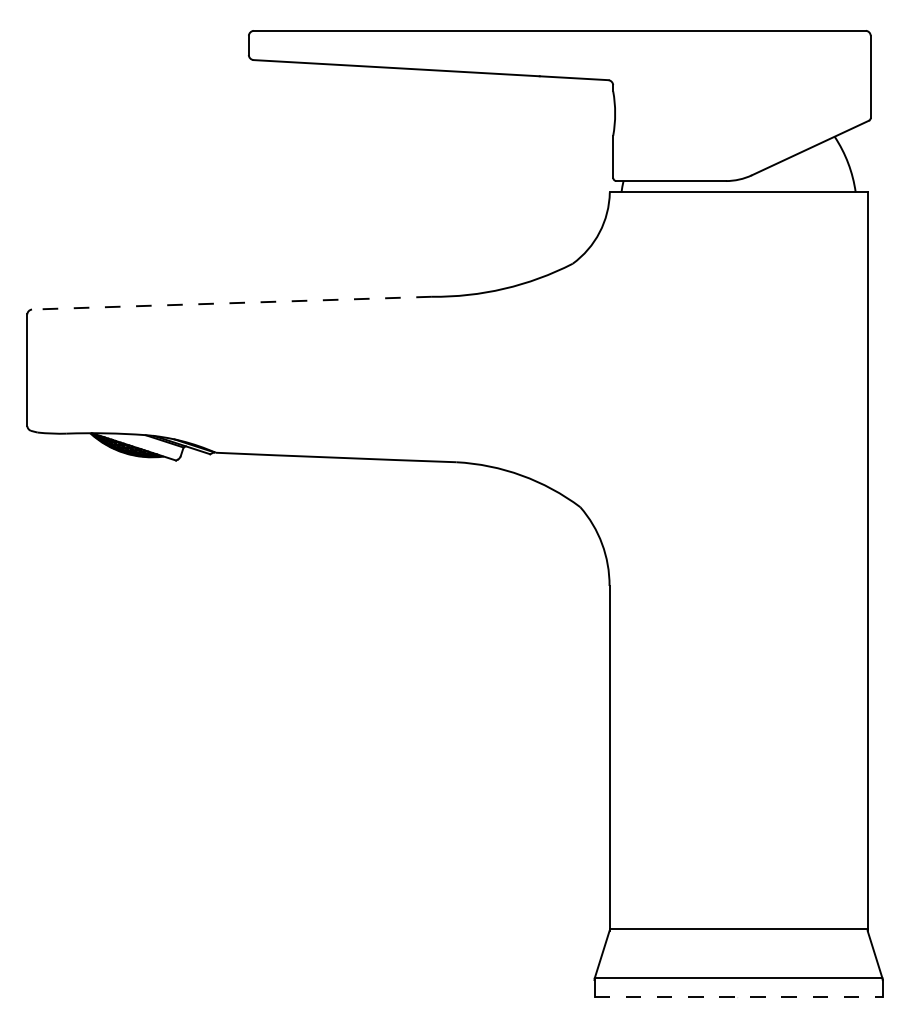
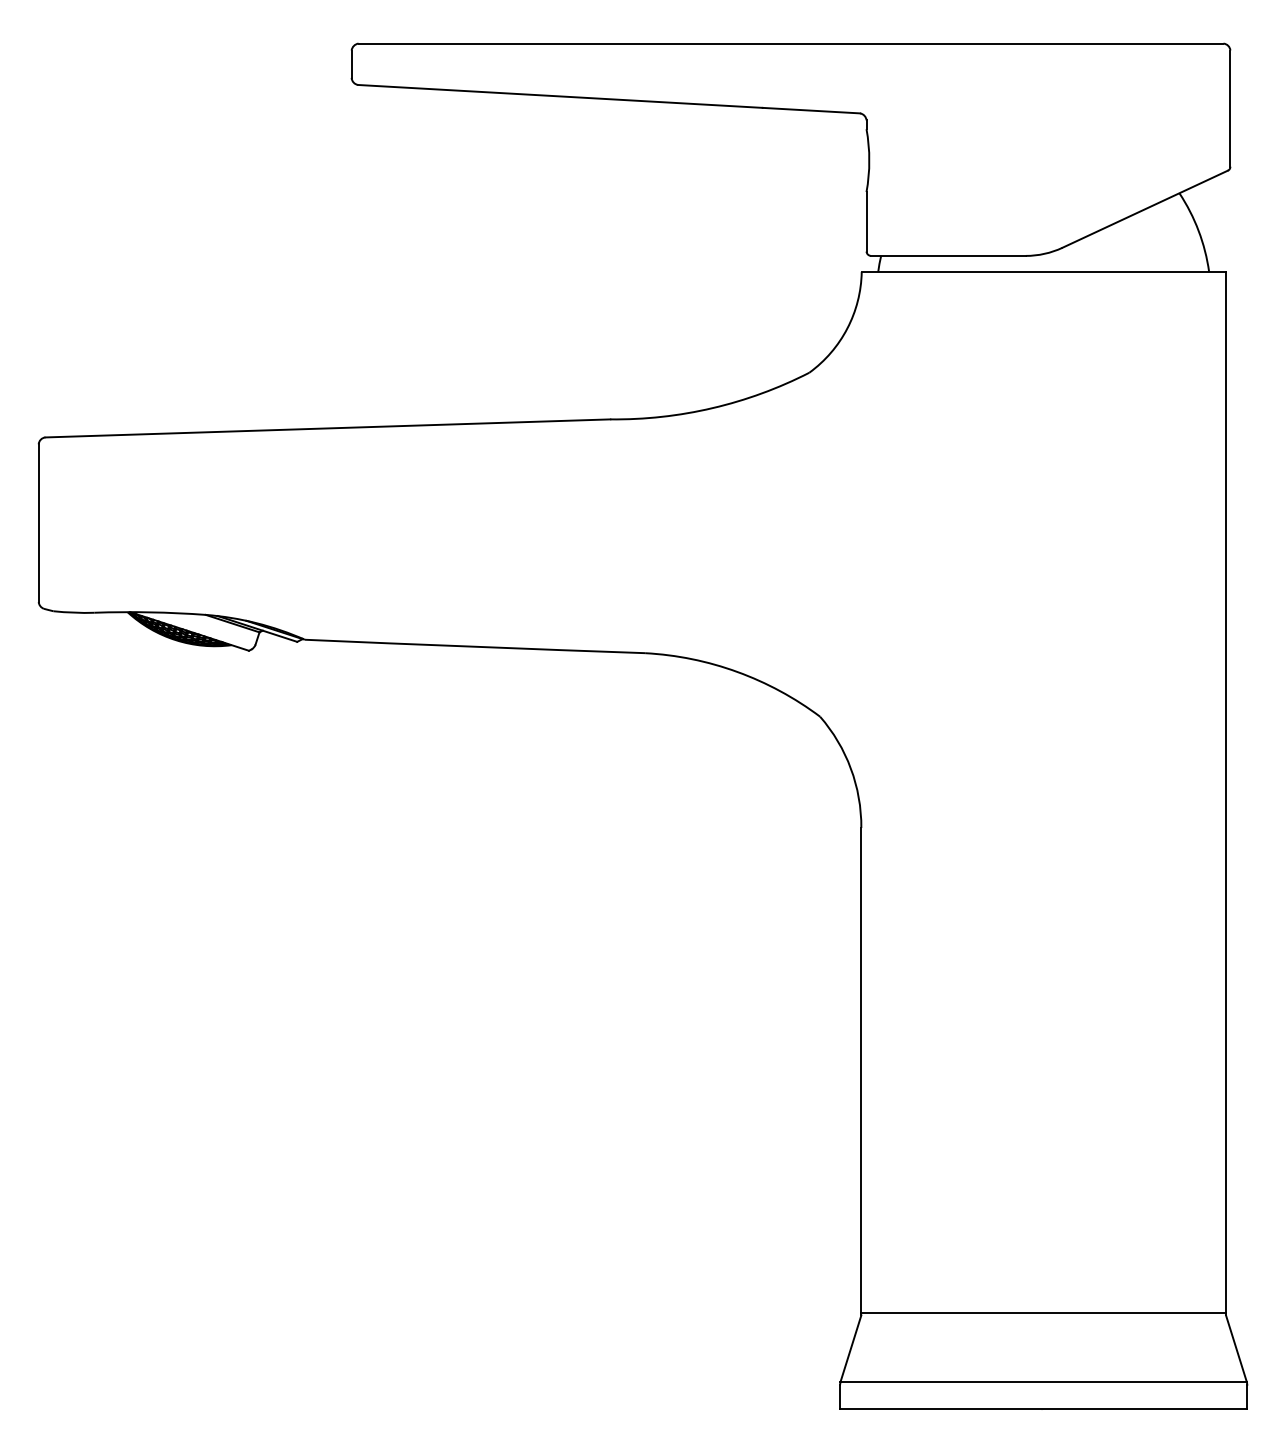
line: (231, 303) -> (327, 428), dashed -> solid
line: (738, 997) -> (1043, 1409), dashed -> solid

